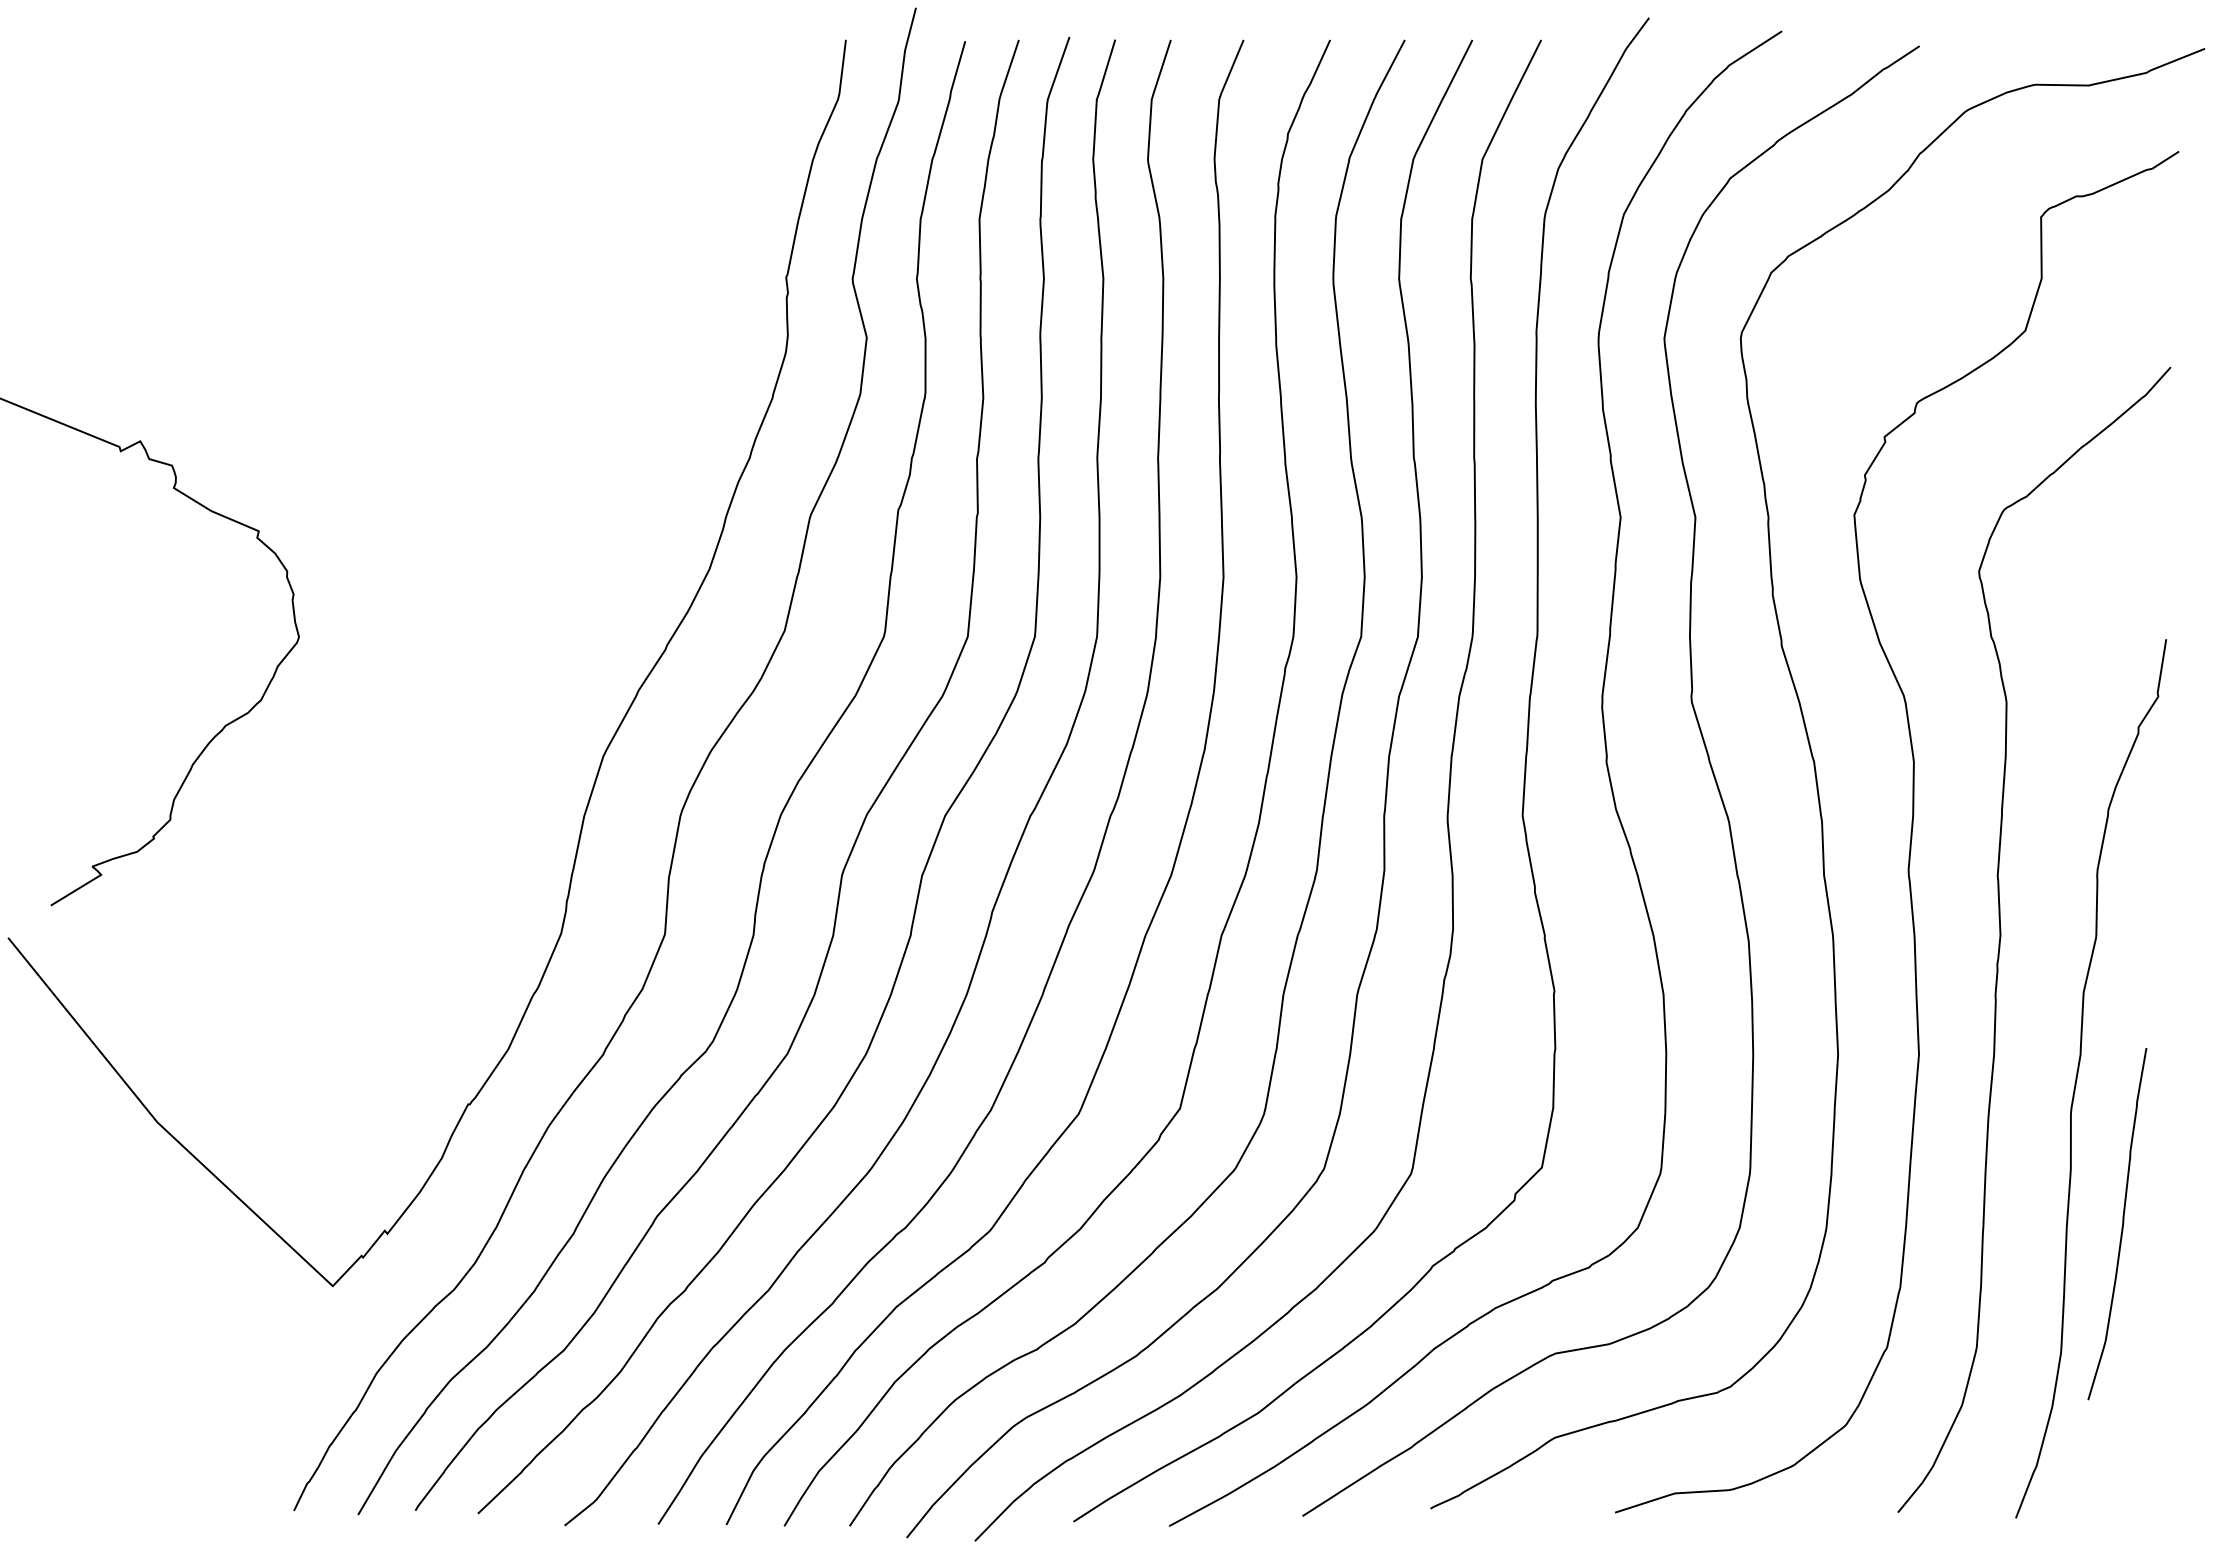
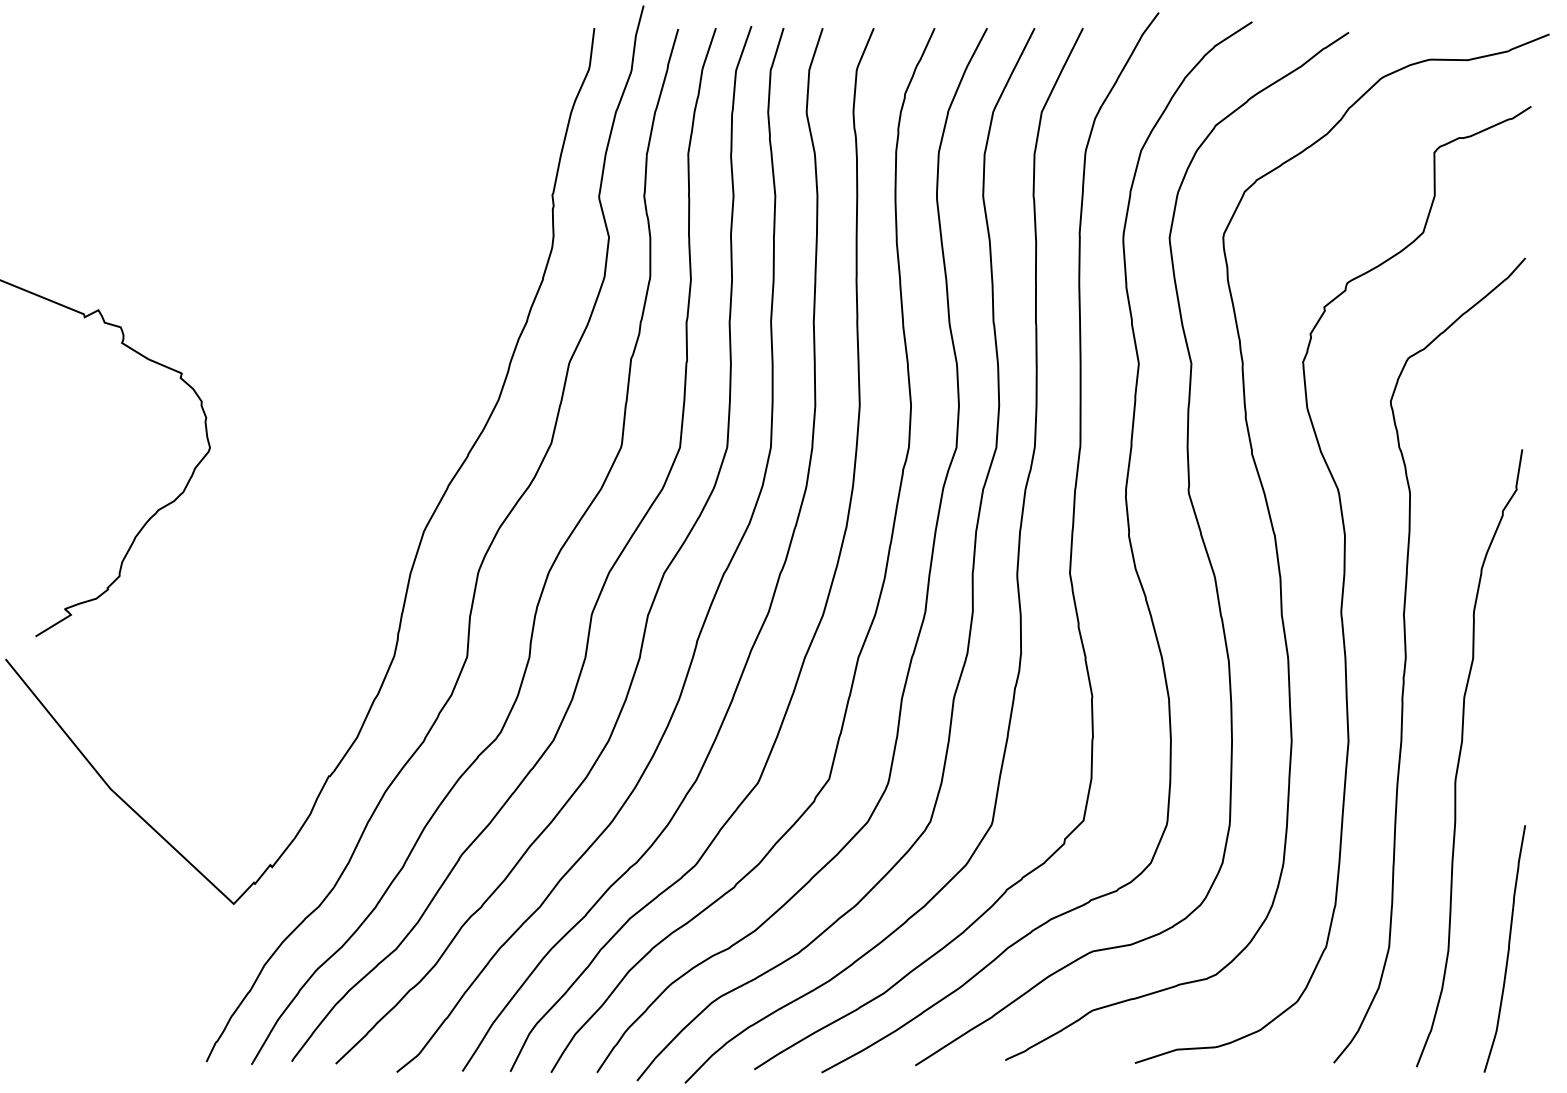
curve: (2121, 1226) -> (1507, 950), moved

